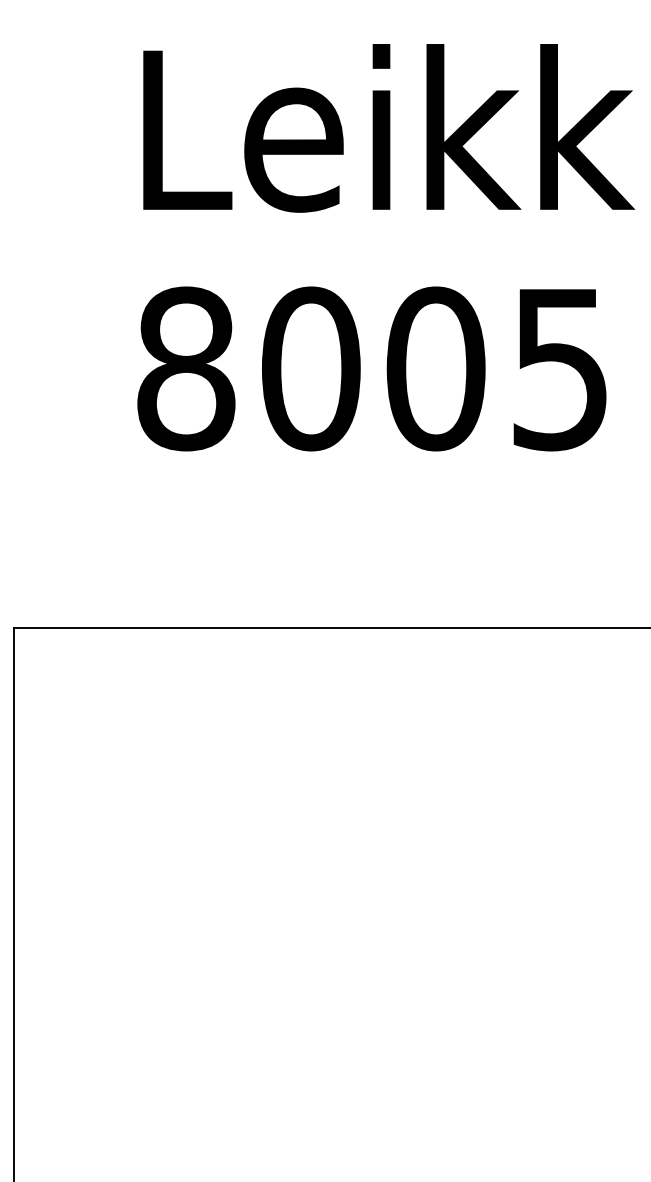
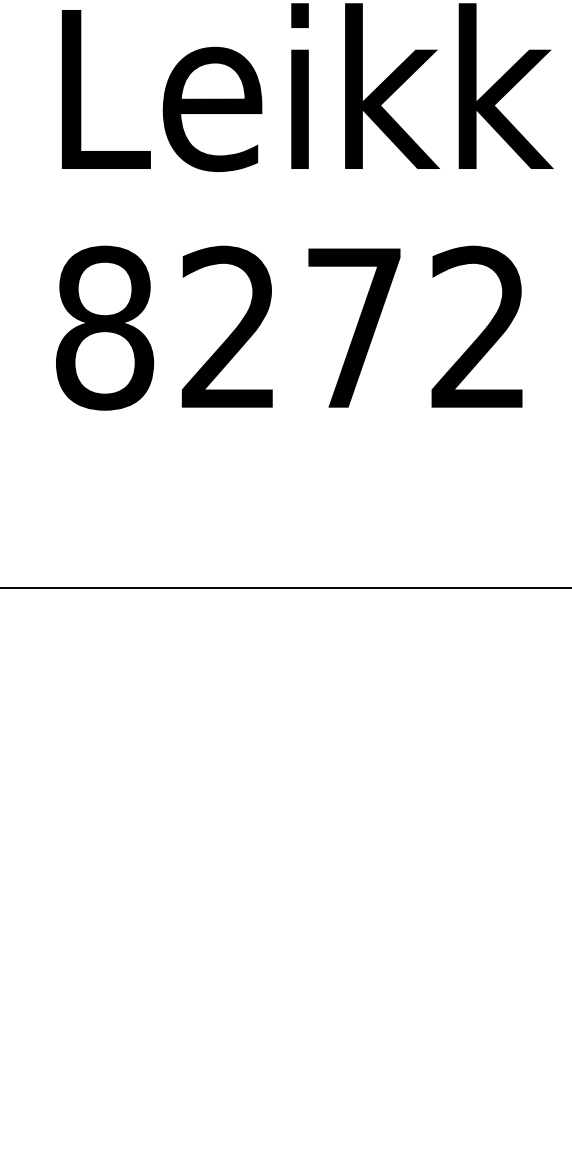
text: (434, 368) -> (353, 327), 8005 -> 8272

